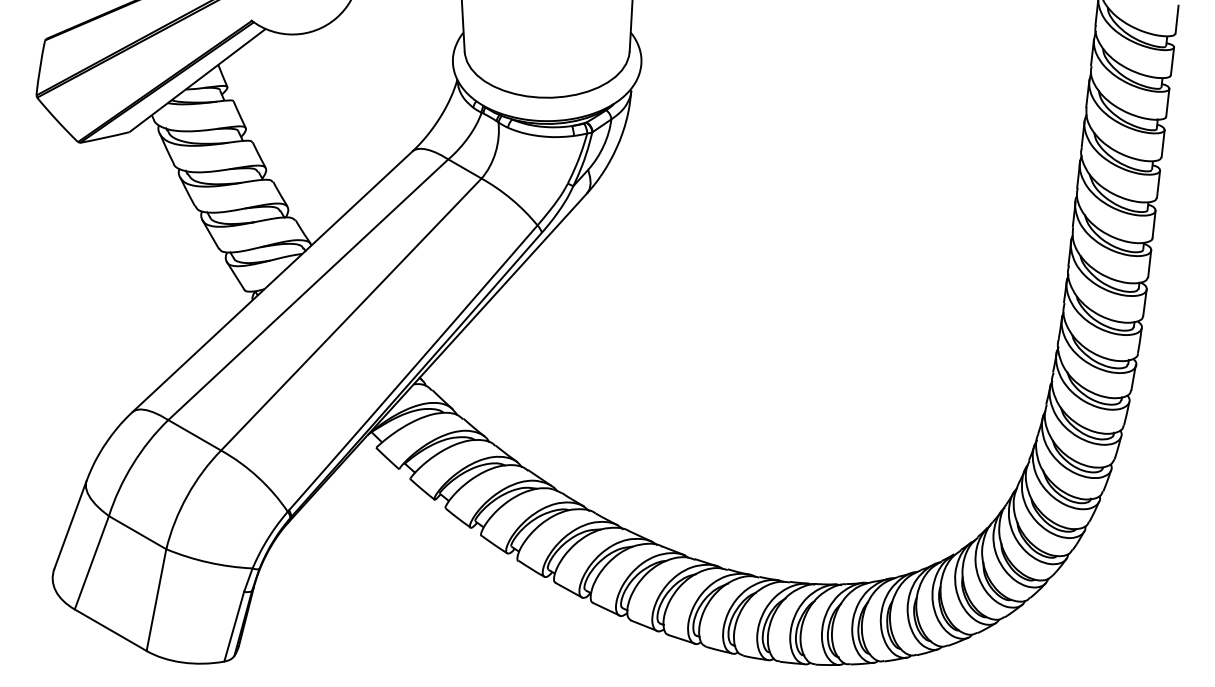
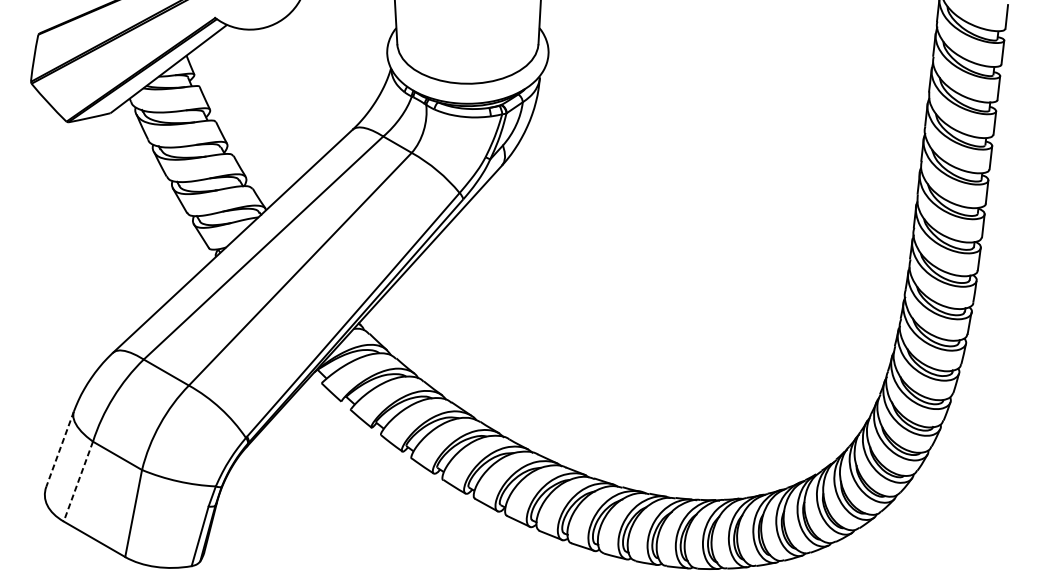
line: (70, 524) -> (60, 448), solid -> dashed
line: (91, 562) -> (78, 481), solid -> dashed

